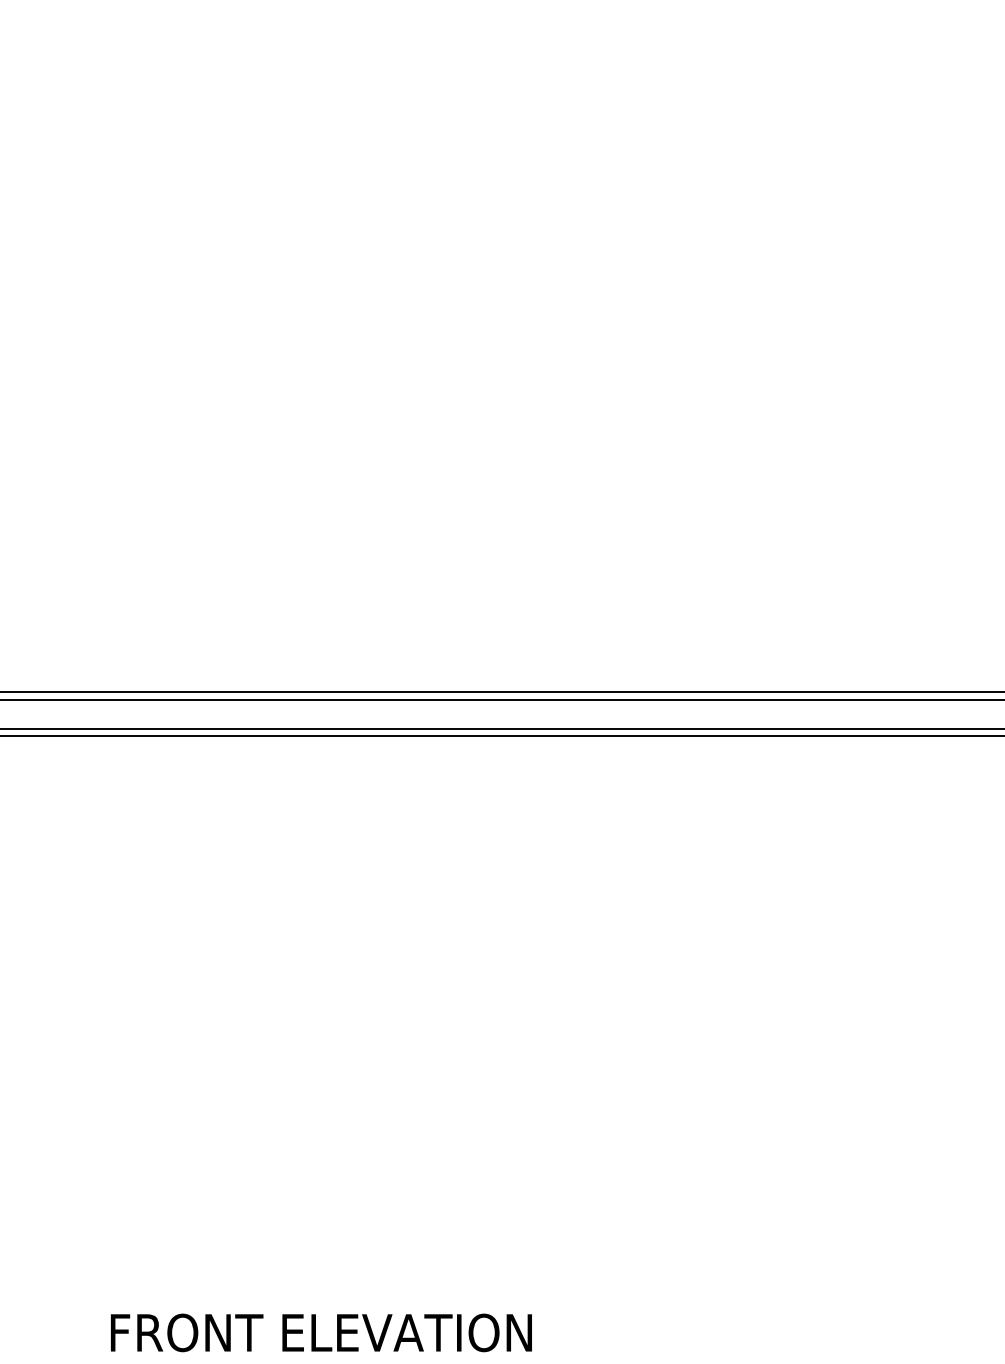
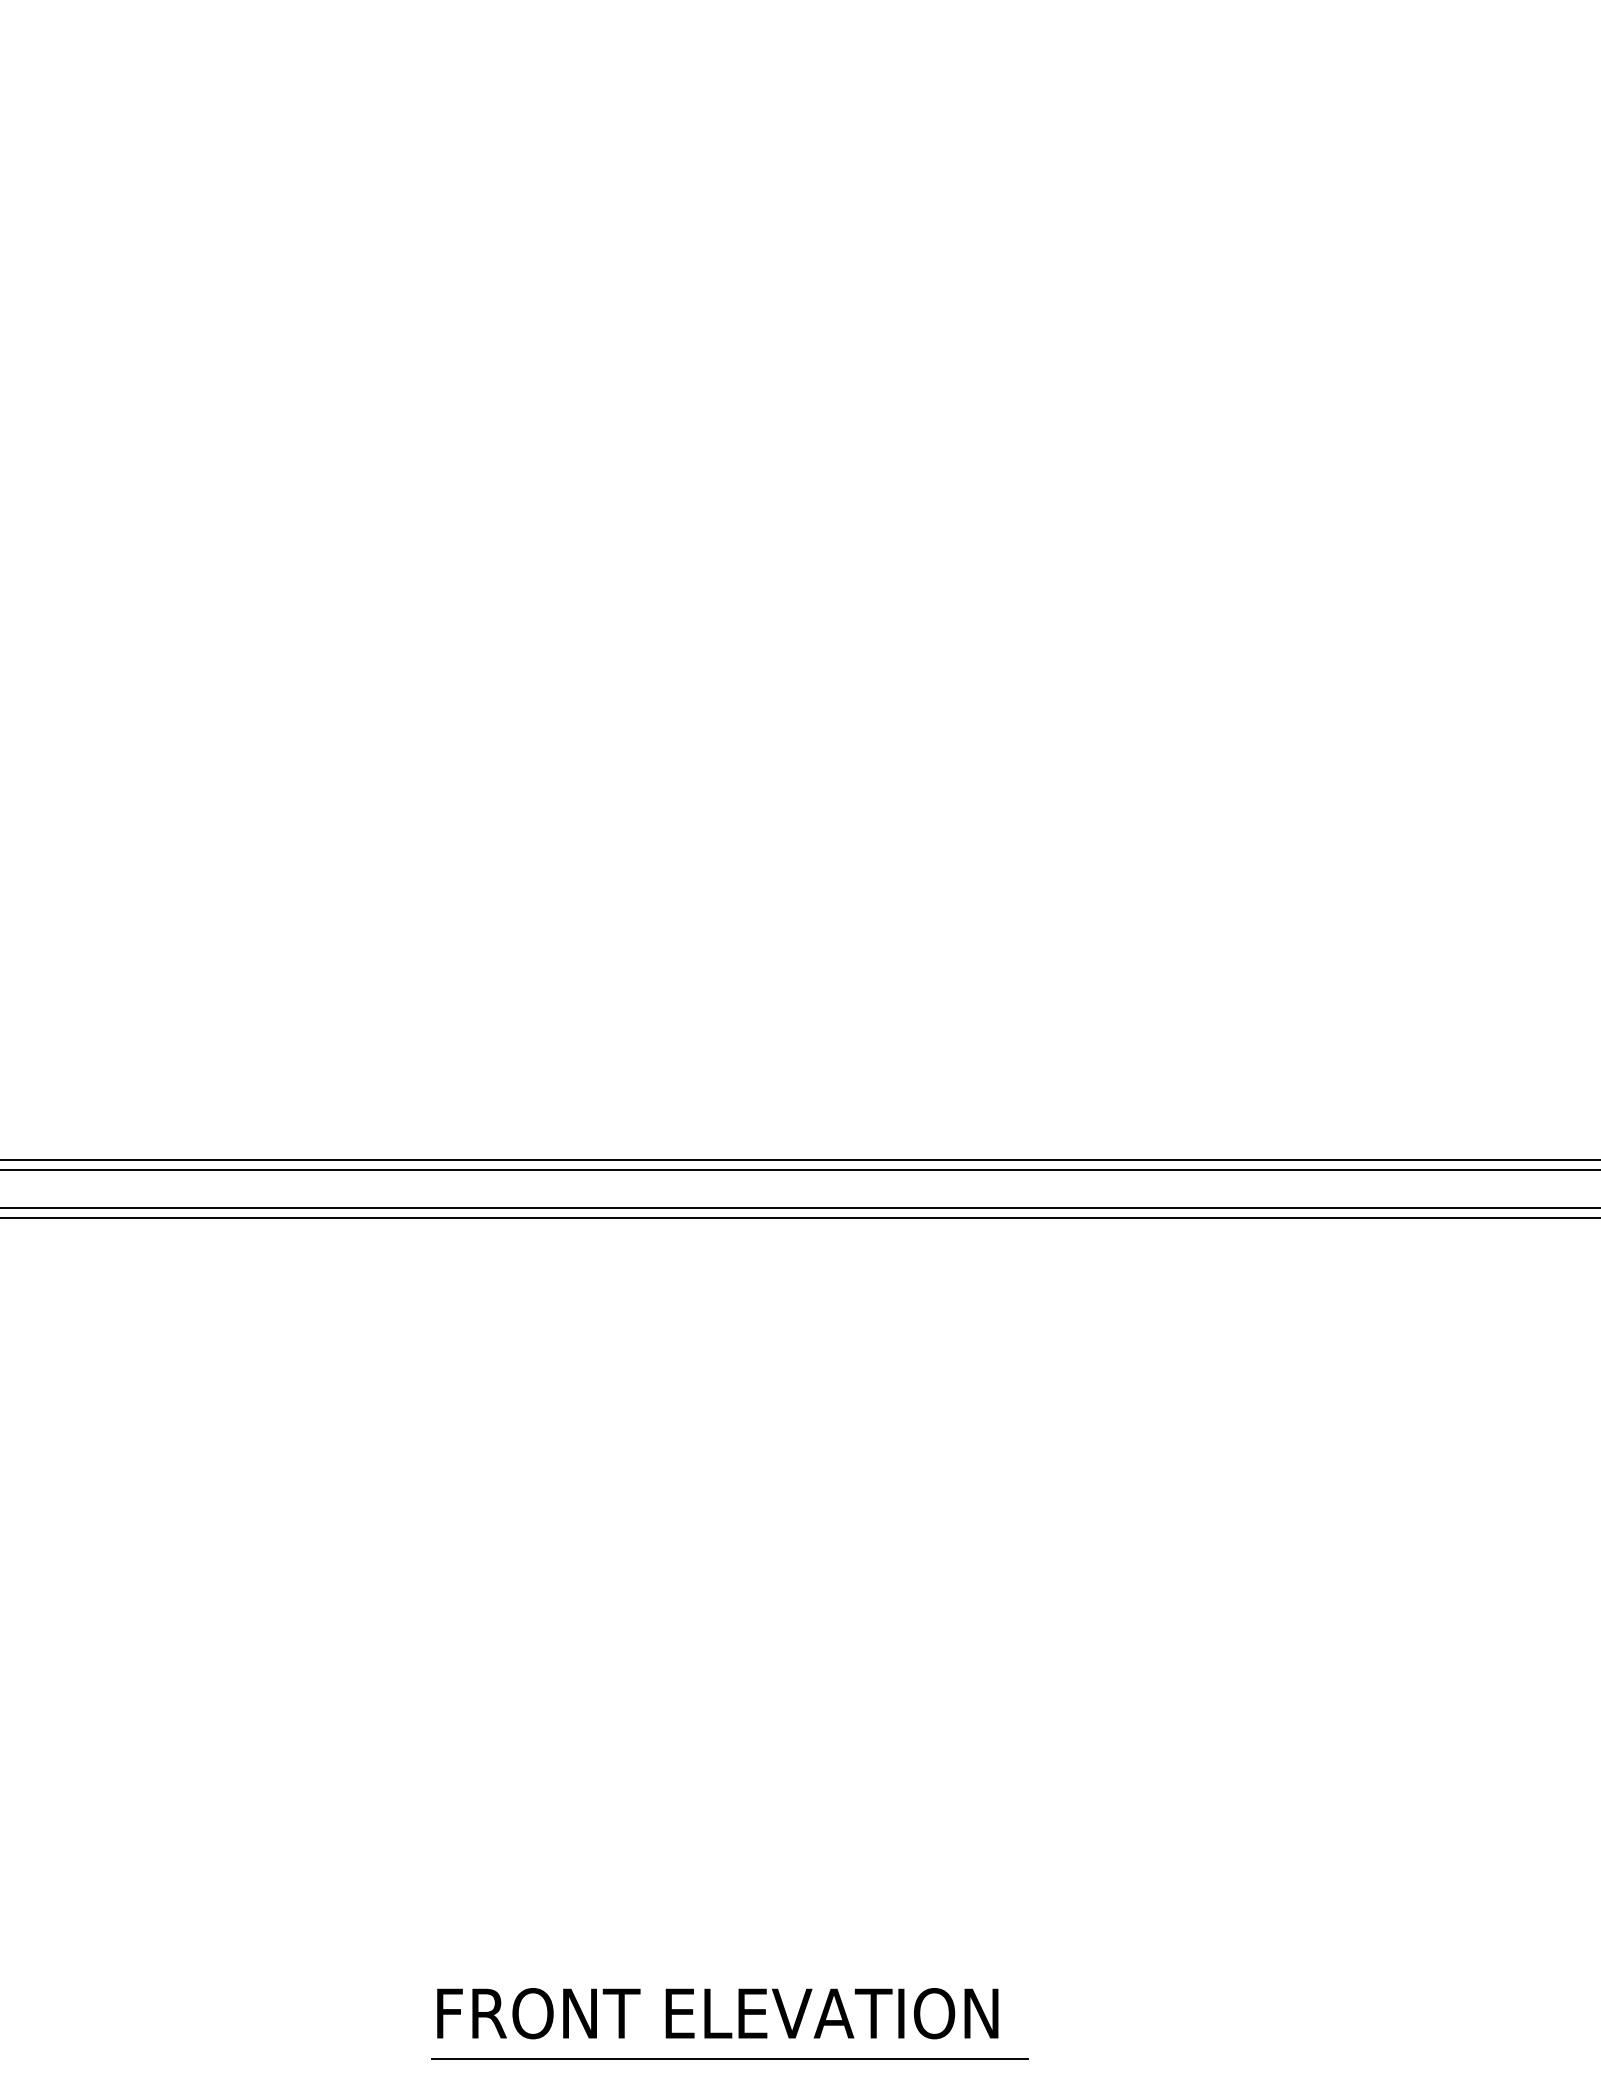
text: (321, 1332) -> (717, 2013), moved

